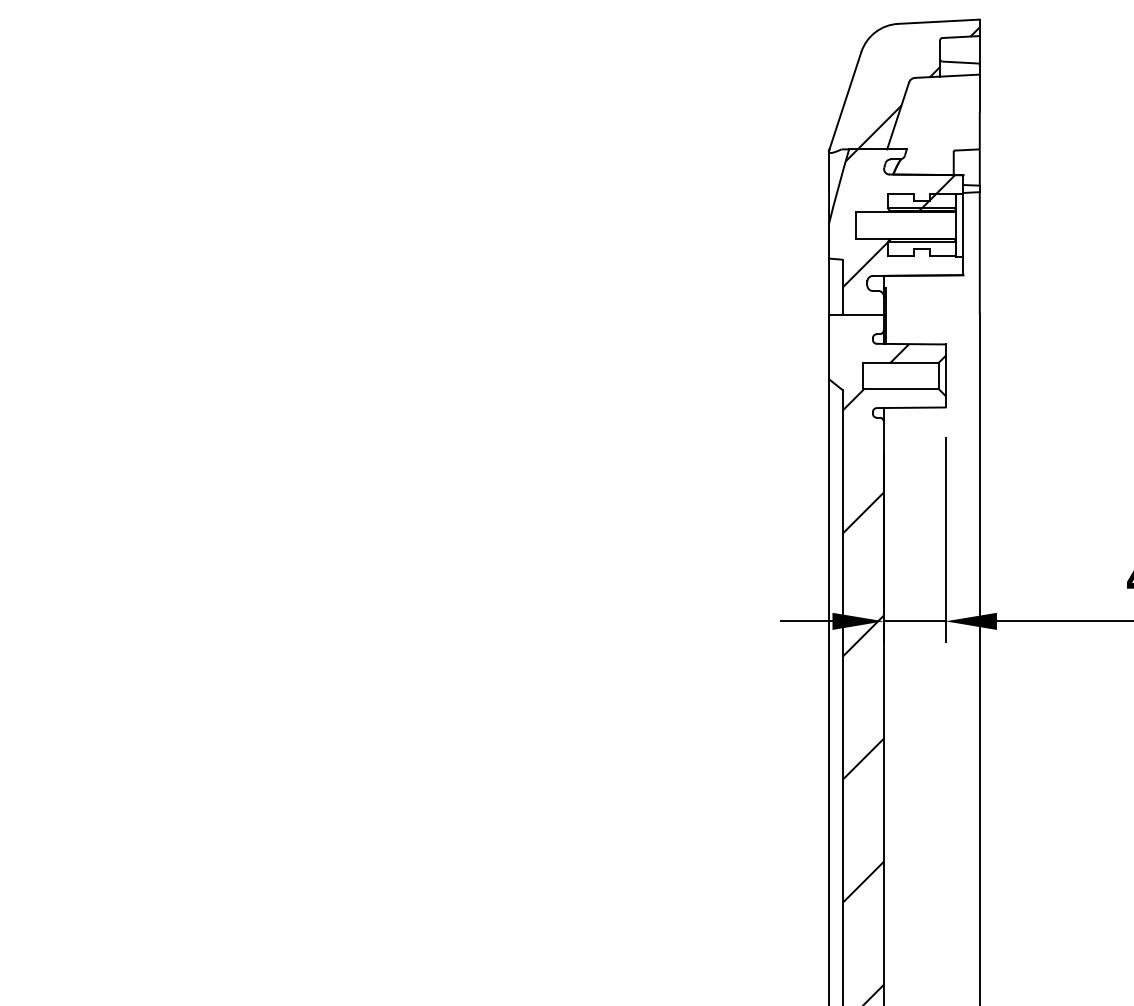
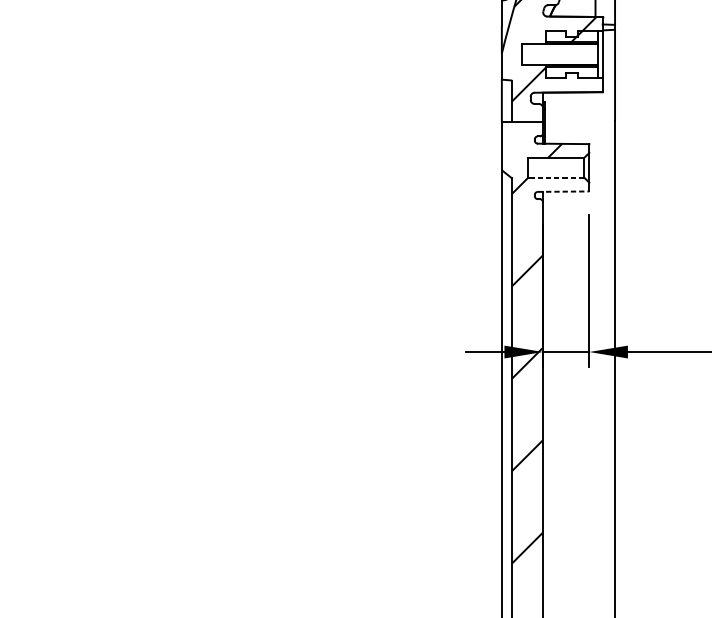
line: (900, 388) -> (555, 177), solid -> dashed
line: (911, 407) -> (563, 191), solid -> dashed

